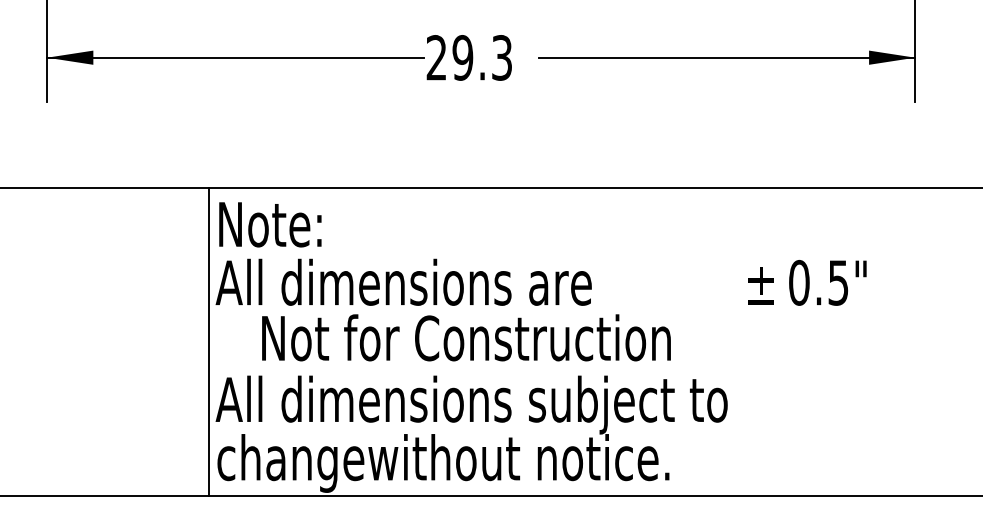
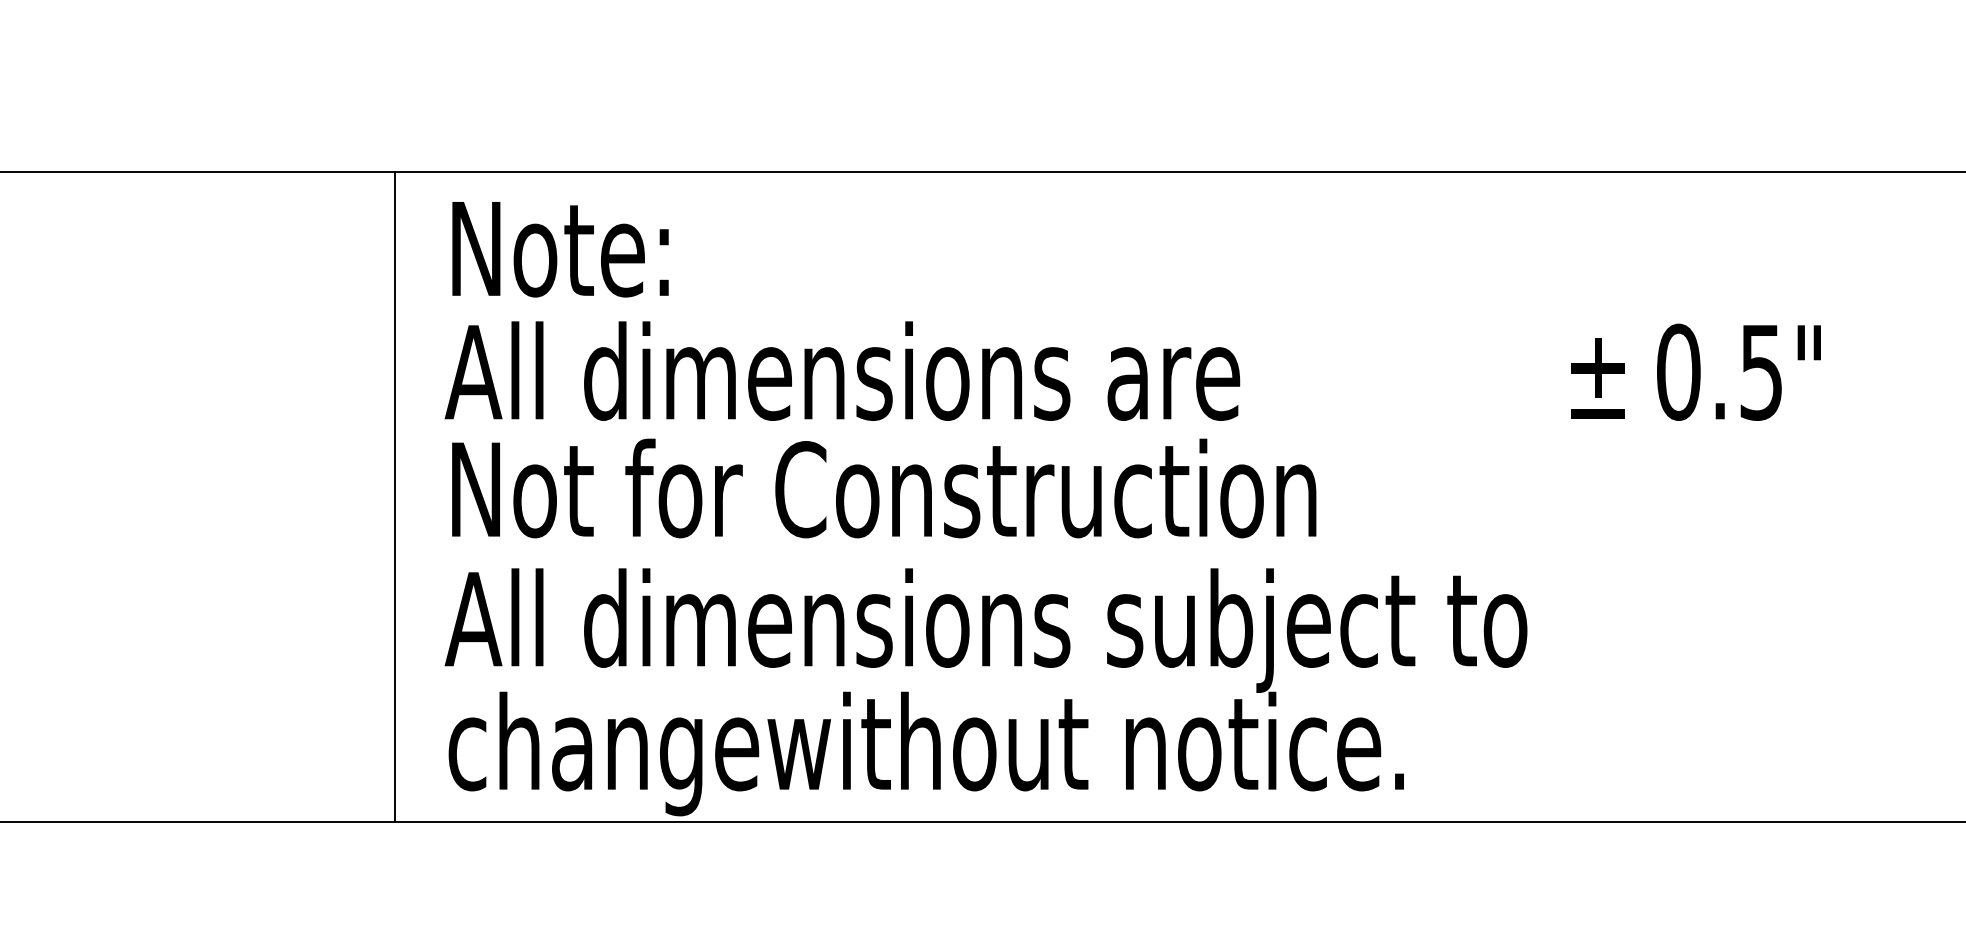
text: (466, 337) -> (884, 487), moved
line: (209, 341) -> (395, 496), moved

